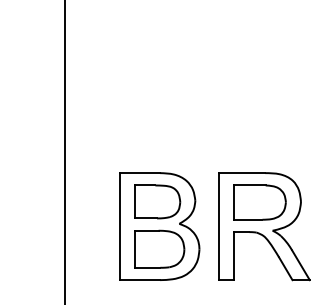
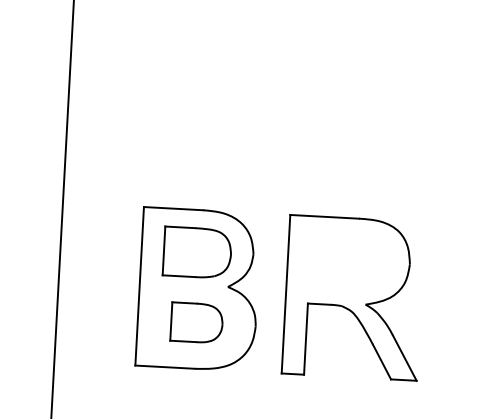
part: (259, 202) -> (348, 261), removed
part: (159, 248) -> (196, 321), size x0.7

